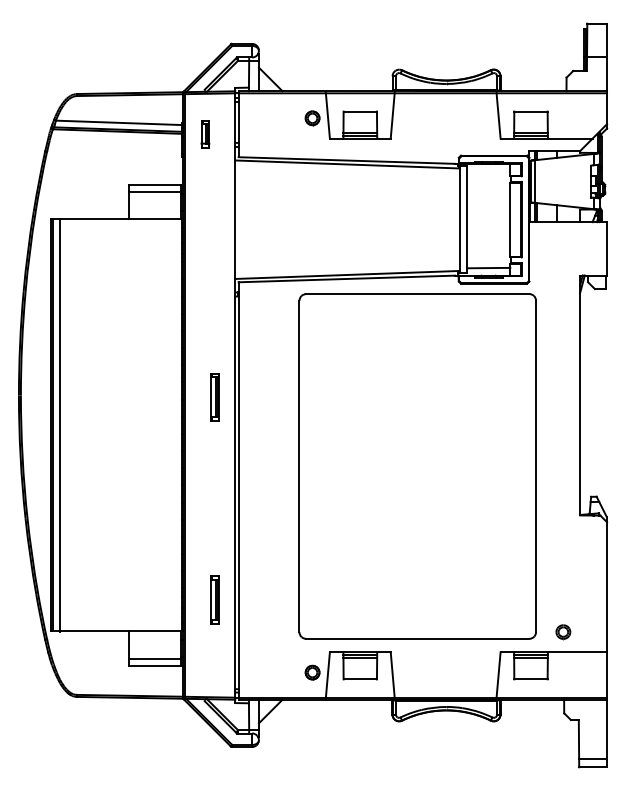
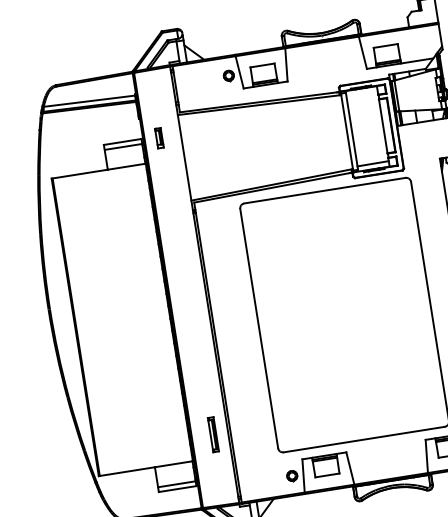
part: (205, 134) -> (159, 137), moved
part: (214, 397) -> (189, 288), removed
line: (59, 425) -> (81, 326), removed

